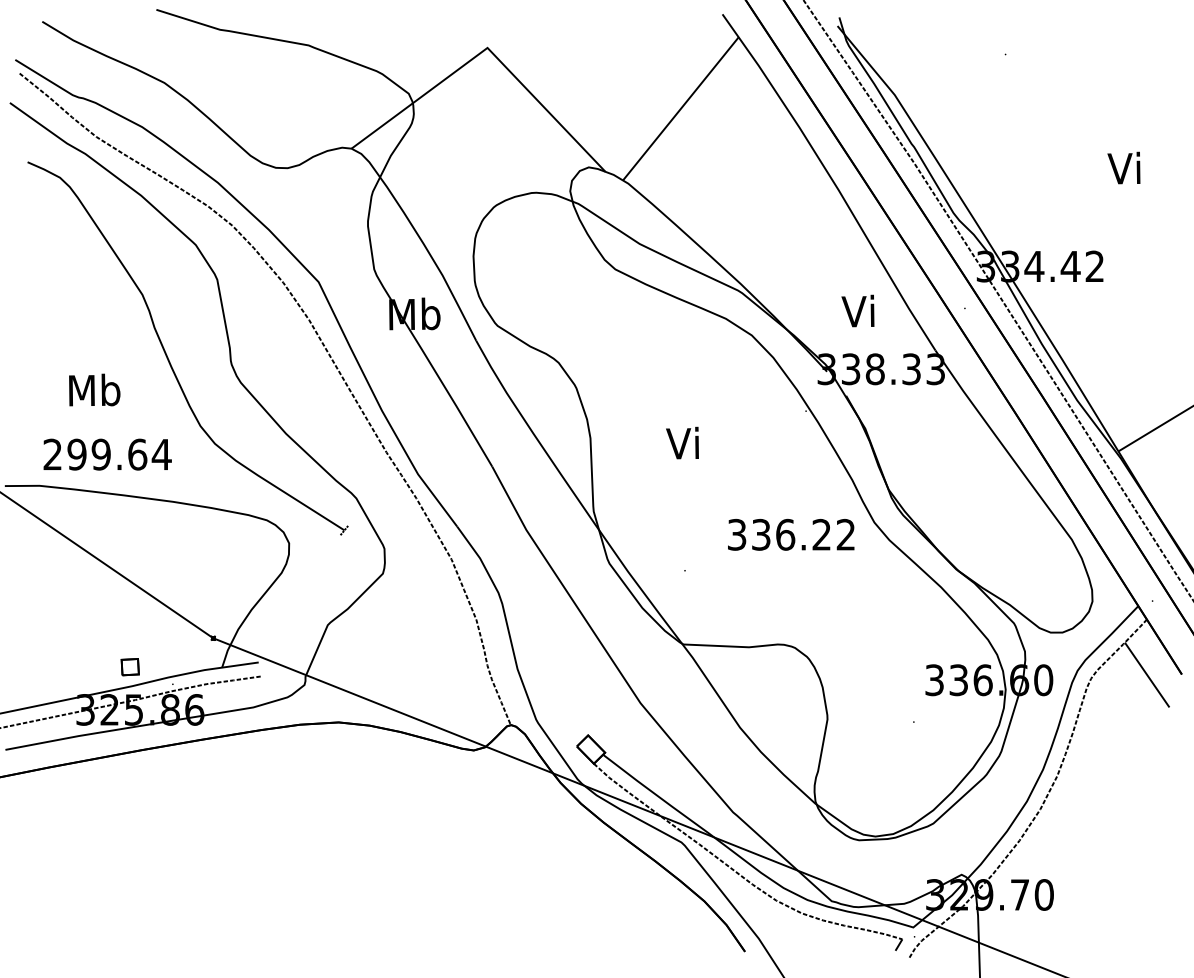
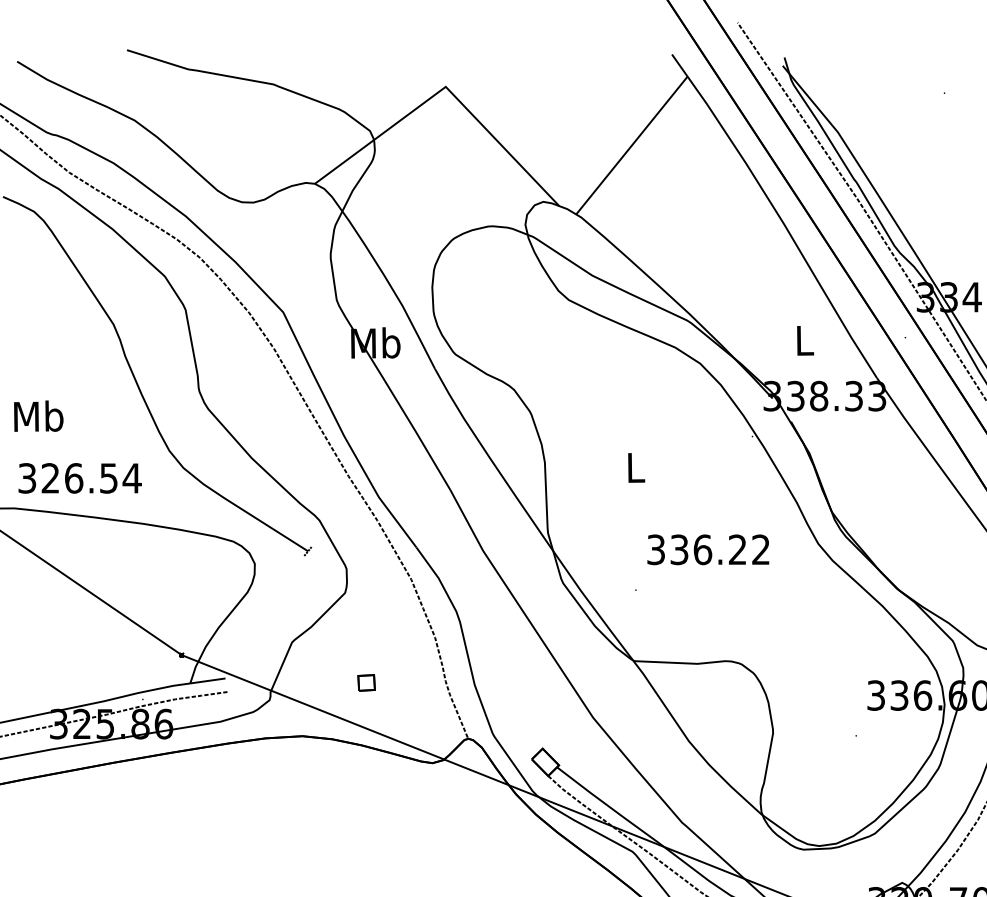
text: (857, 310) -> (801, 339), Vi -> L
text: (94, 389) -> (38, 415), moved
text: (682, 442) -> (633, 466), Vi -> L
text: (95, 454) -> (68, 478), 299.64 -> 326.54
text: (791, 534) -> (708, 549), moved
part: (129, 667) -> (365, 683), moved

